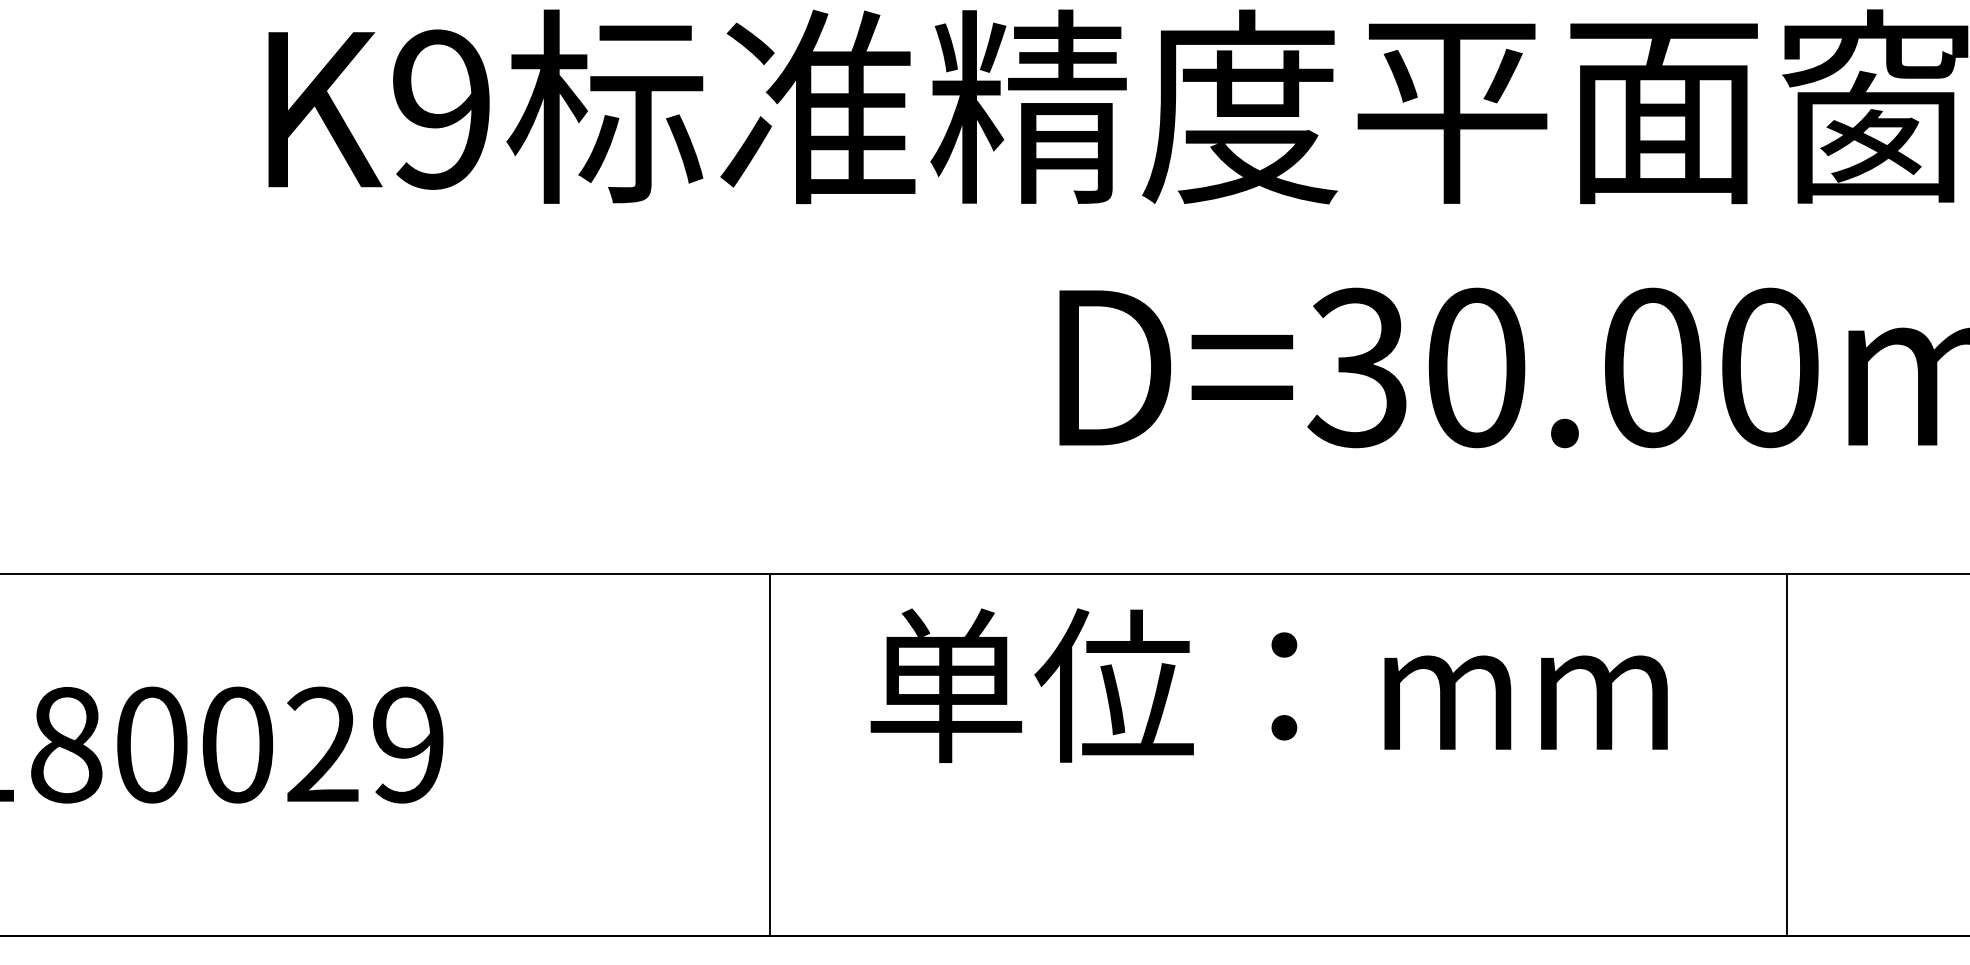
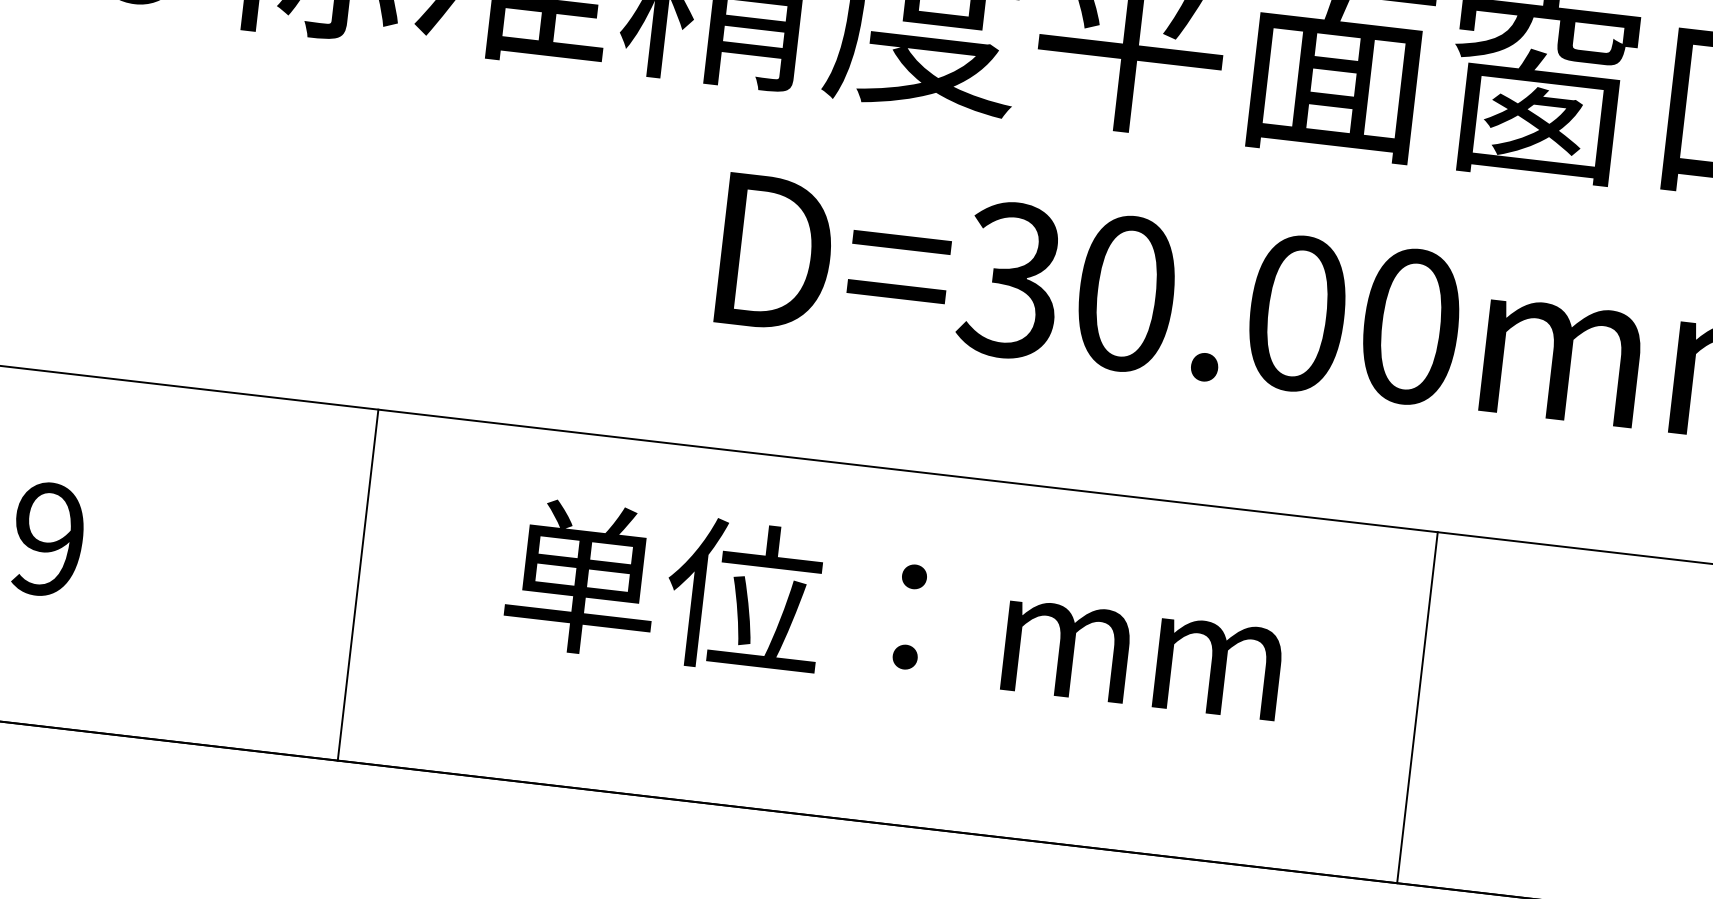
text: (1268, 685) -> (894, 614), moved
line: (769, 754) -> (357, 584), moved
line: (1786, 754) -> (1417, 707), moved

